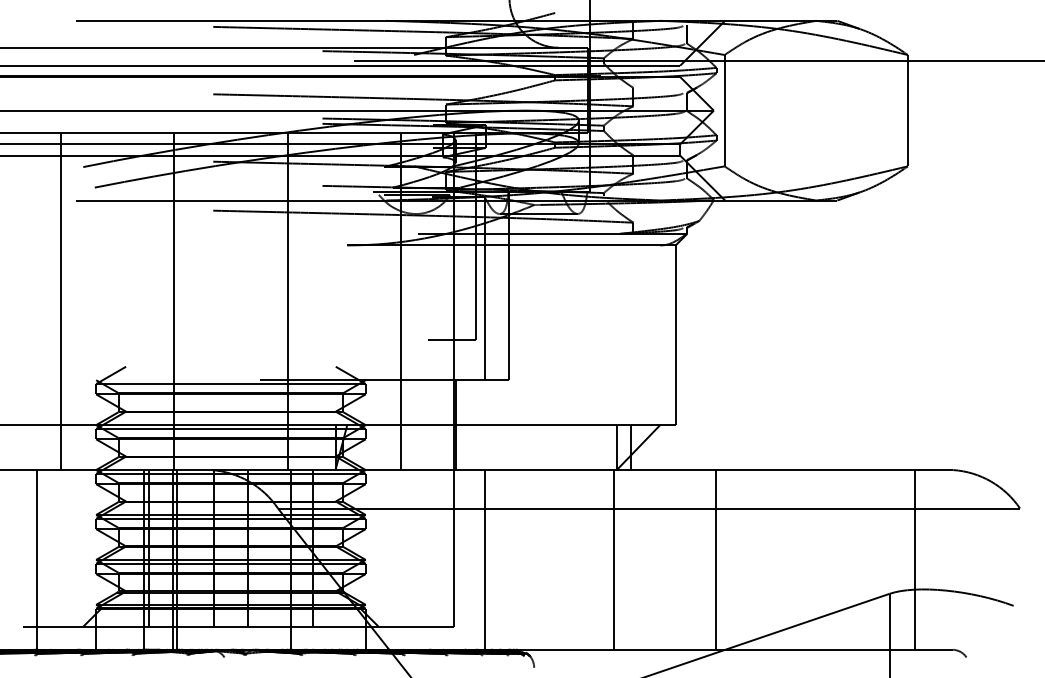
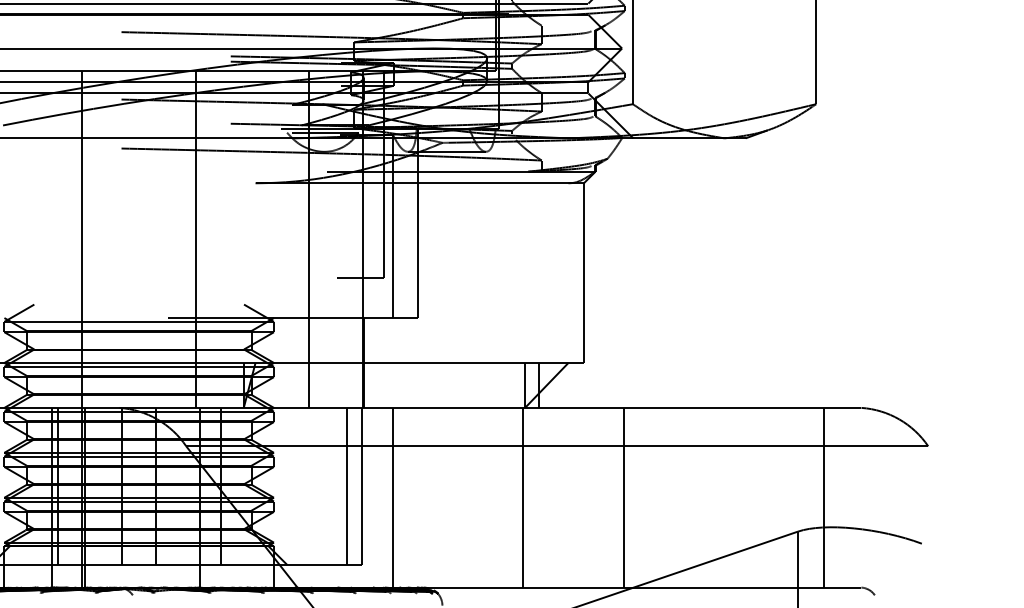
line: (439, 548) -> (347, 486), added

